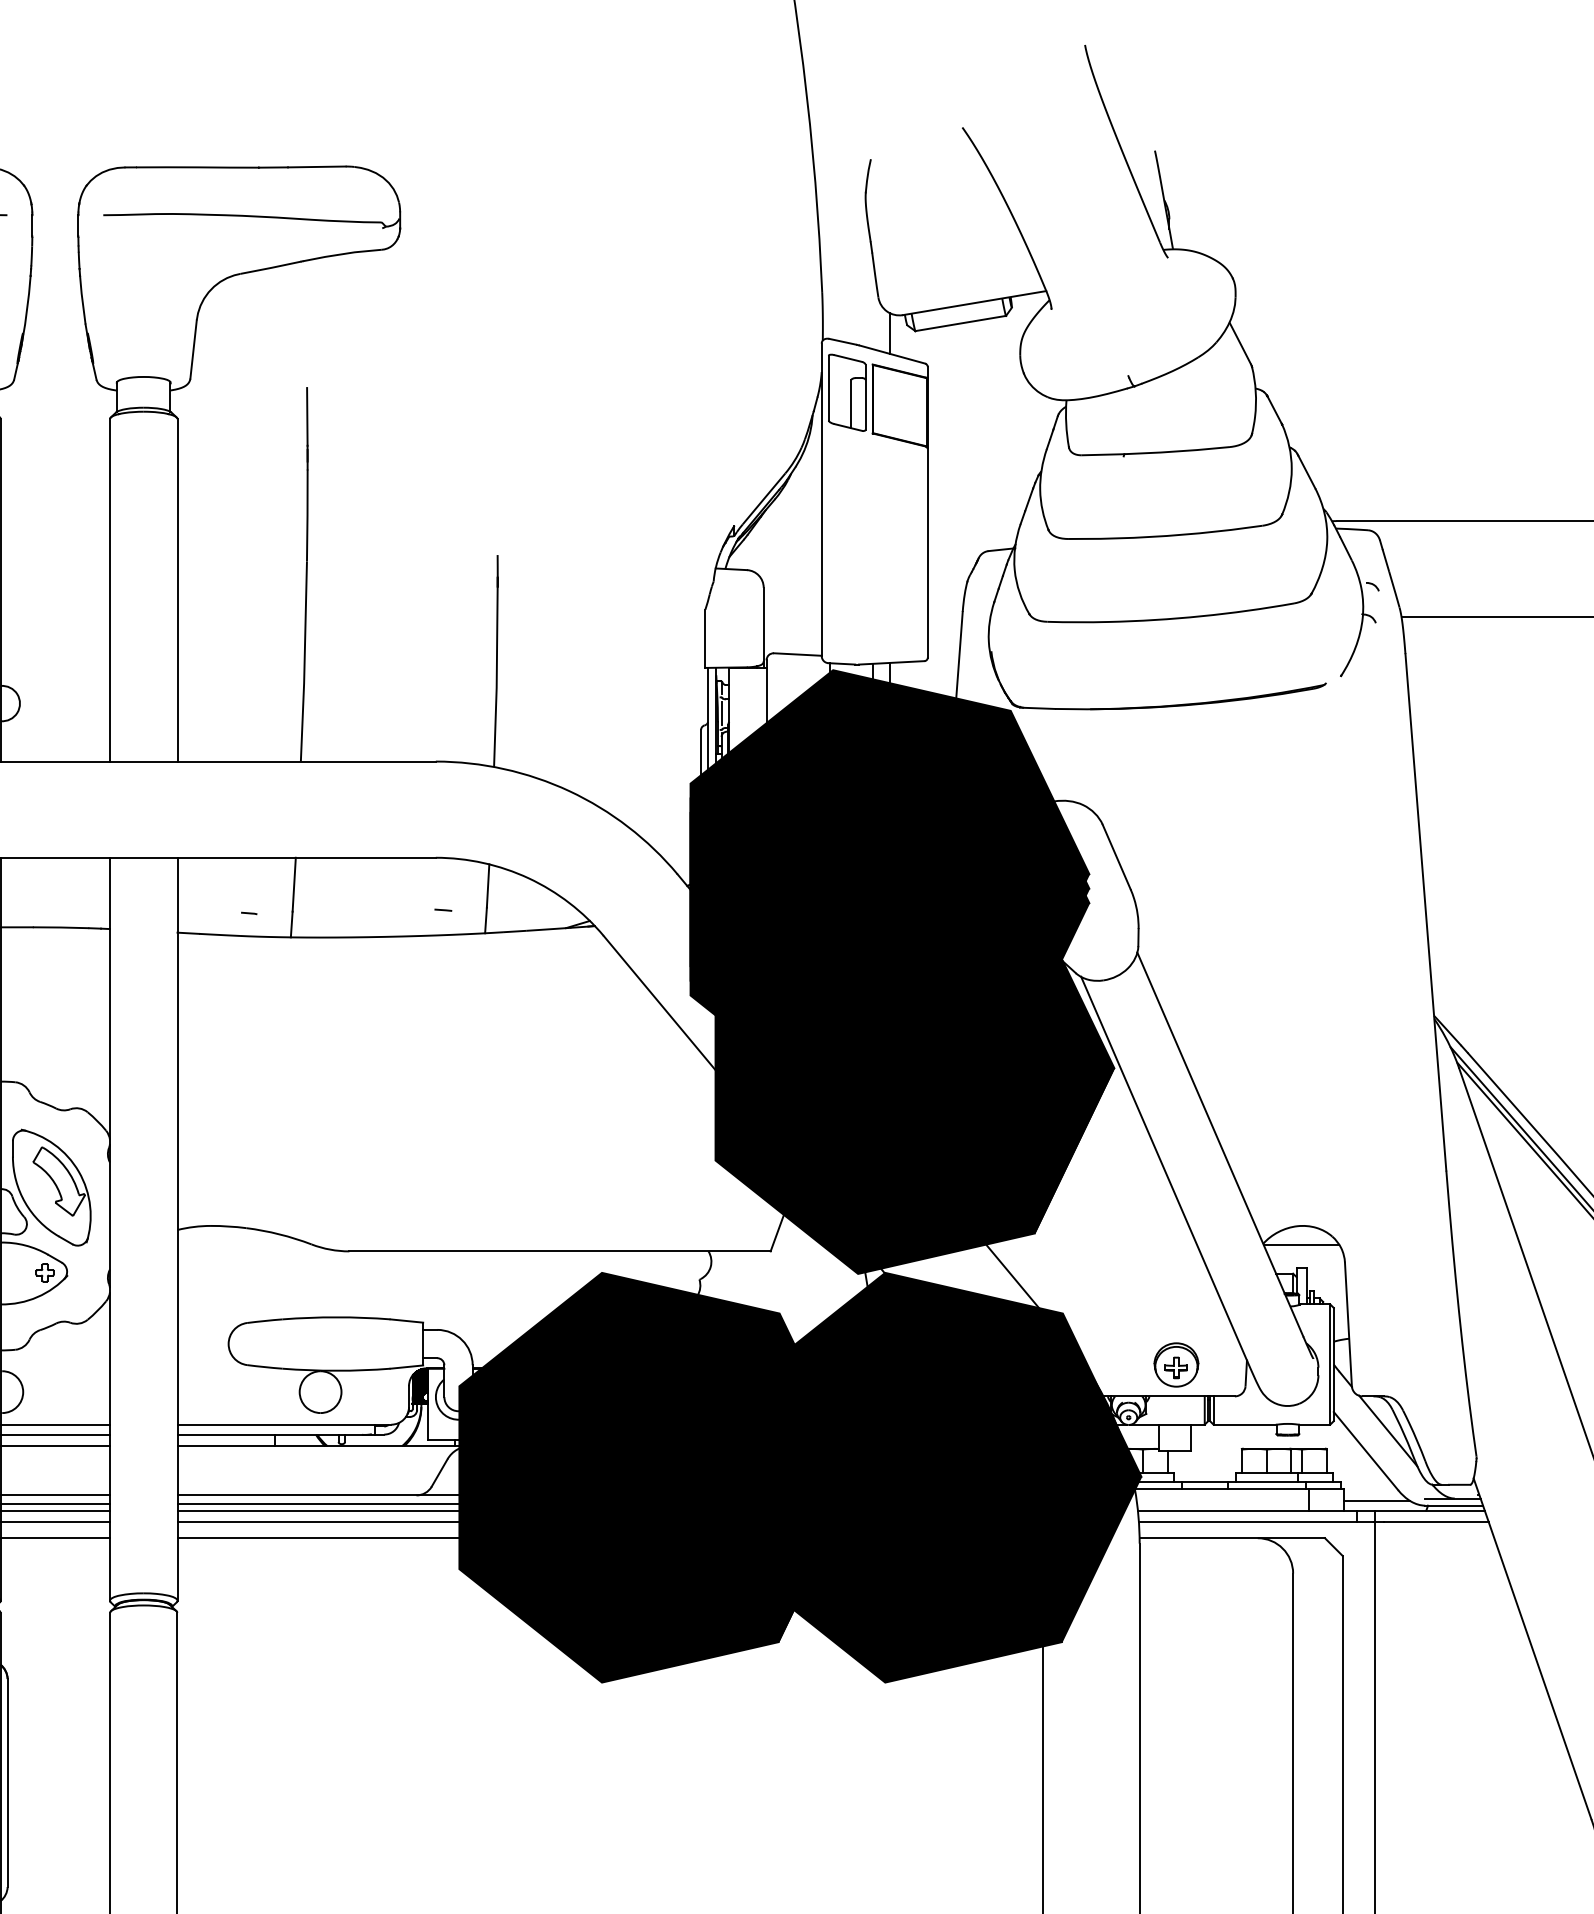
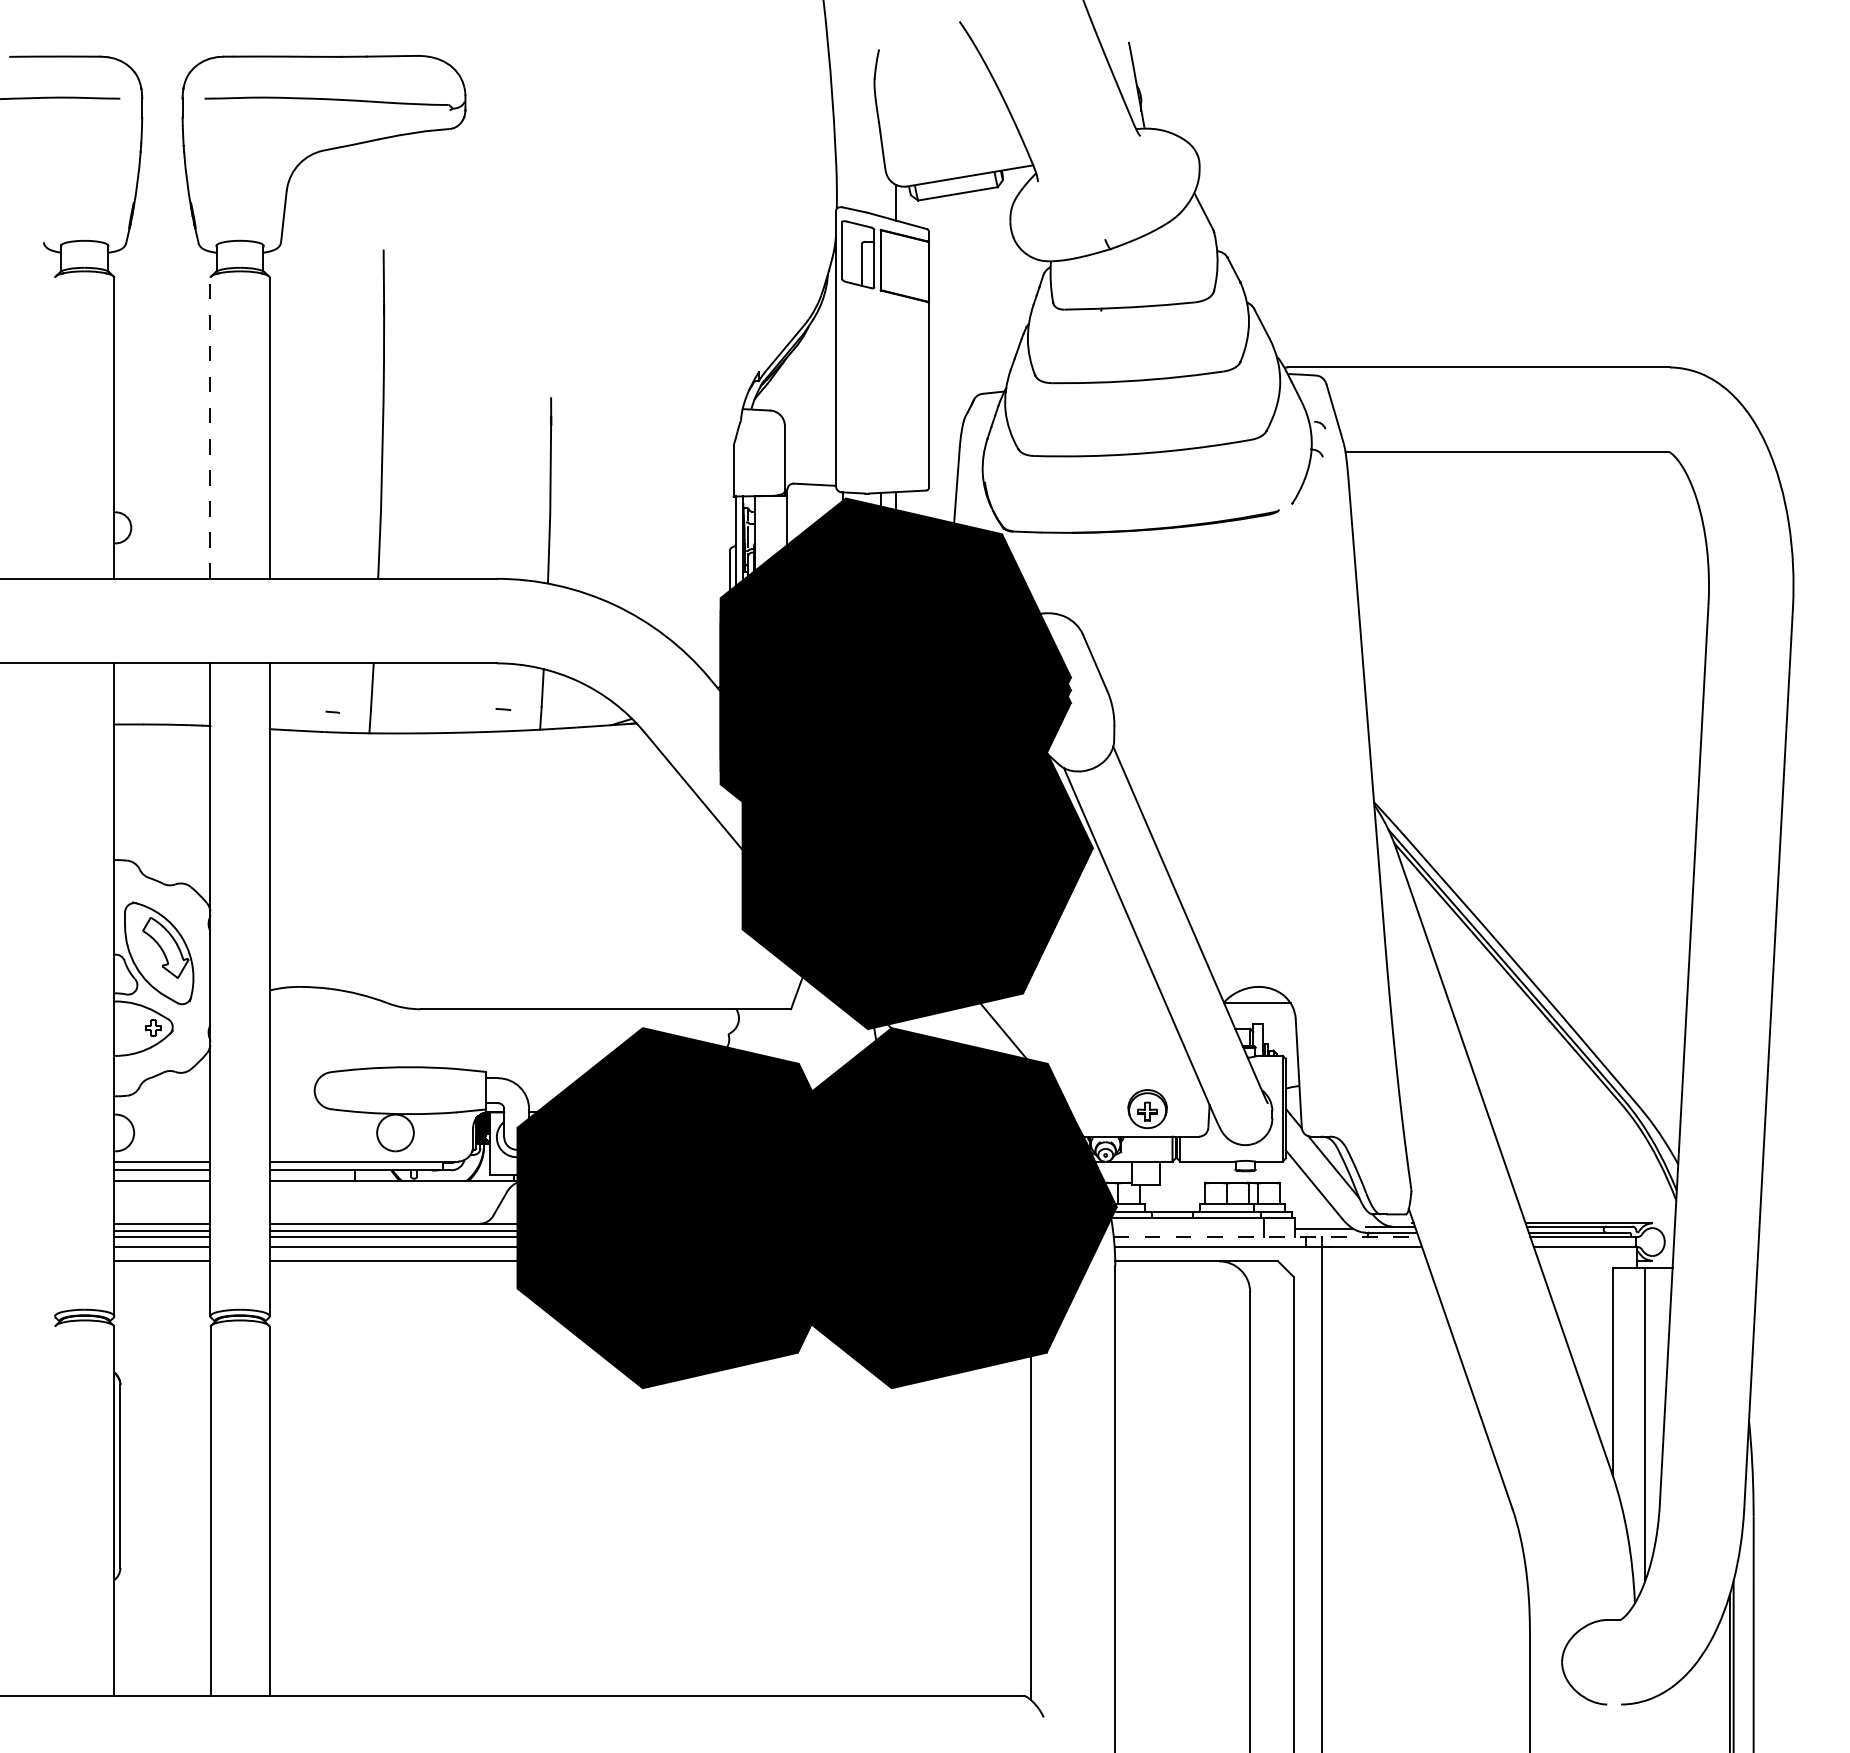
line: (110, 589) -> (210, 427), solid -> dashed
line: (1311, 1511) -> (1266, 1237), solid -> dashed

